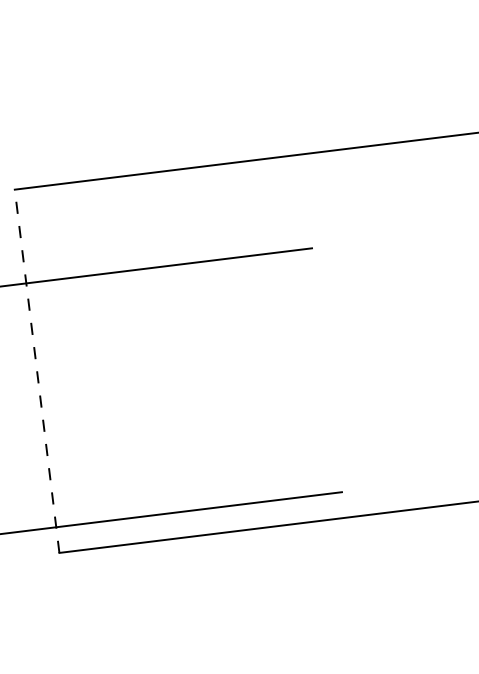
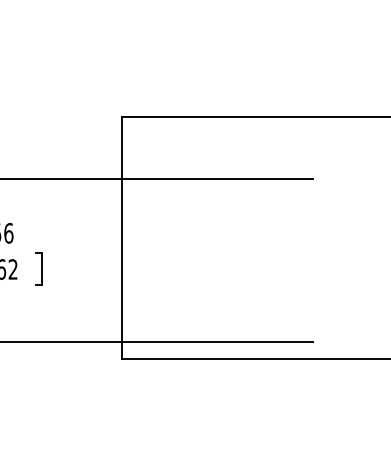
line: (37, 370) -> (122, 237), dashed -> solid

